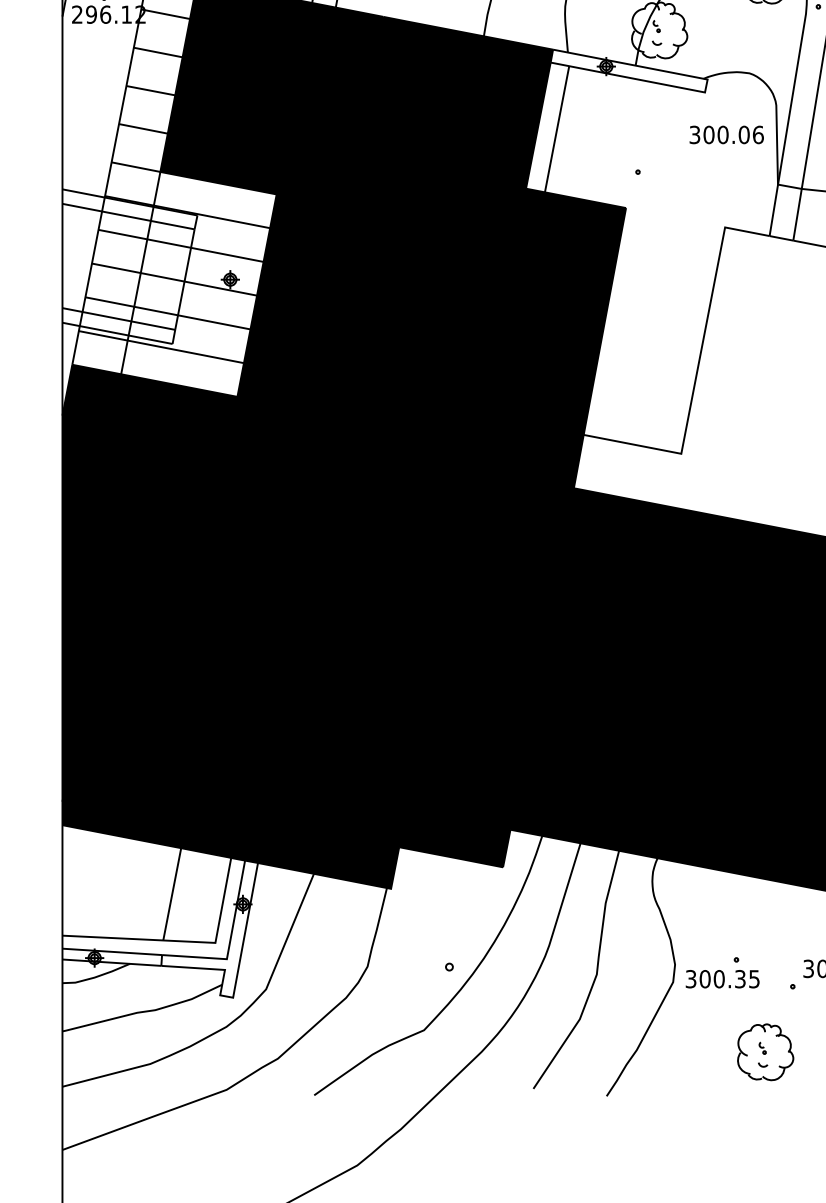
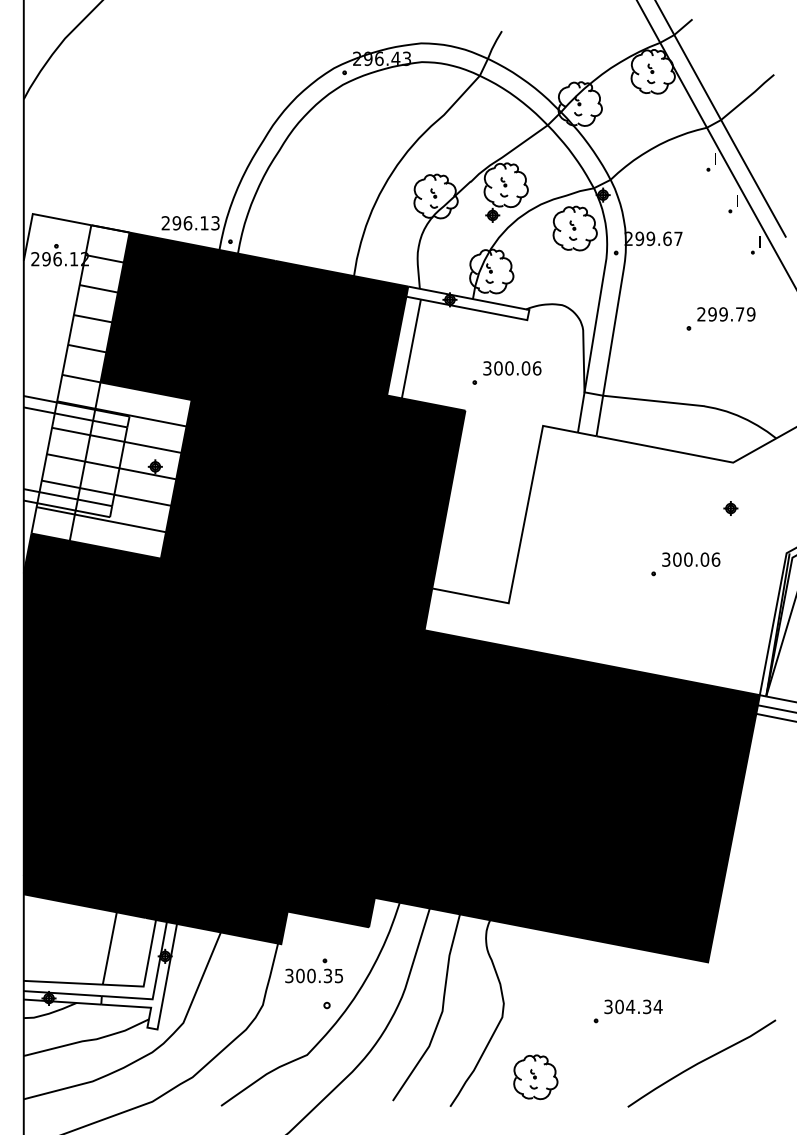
text: (726, 135) -> (512, 368), moved
part: (721, 972) -> (313, 970), moved
part: (765, 1052) -> (535, 1077), moved

